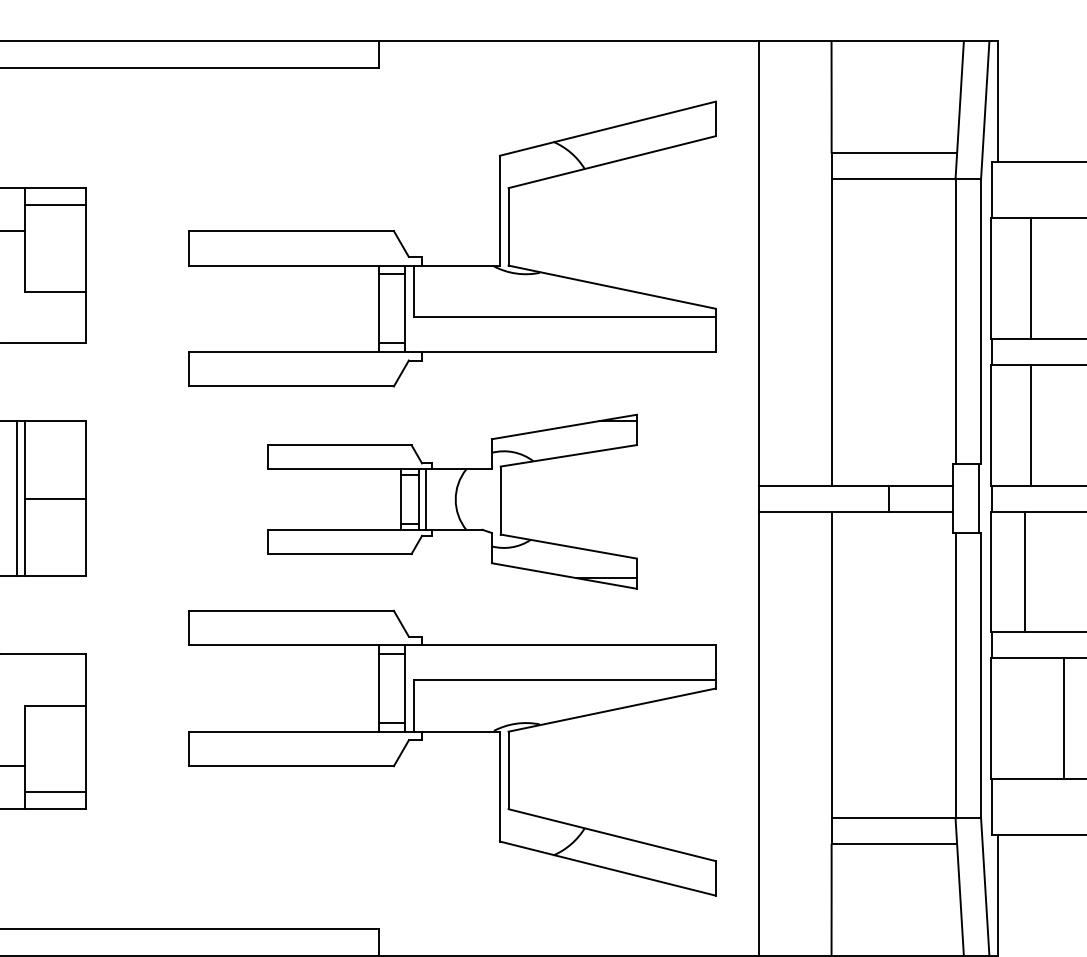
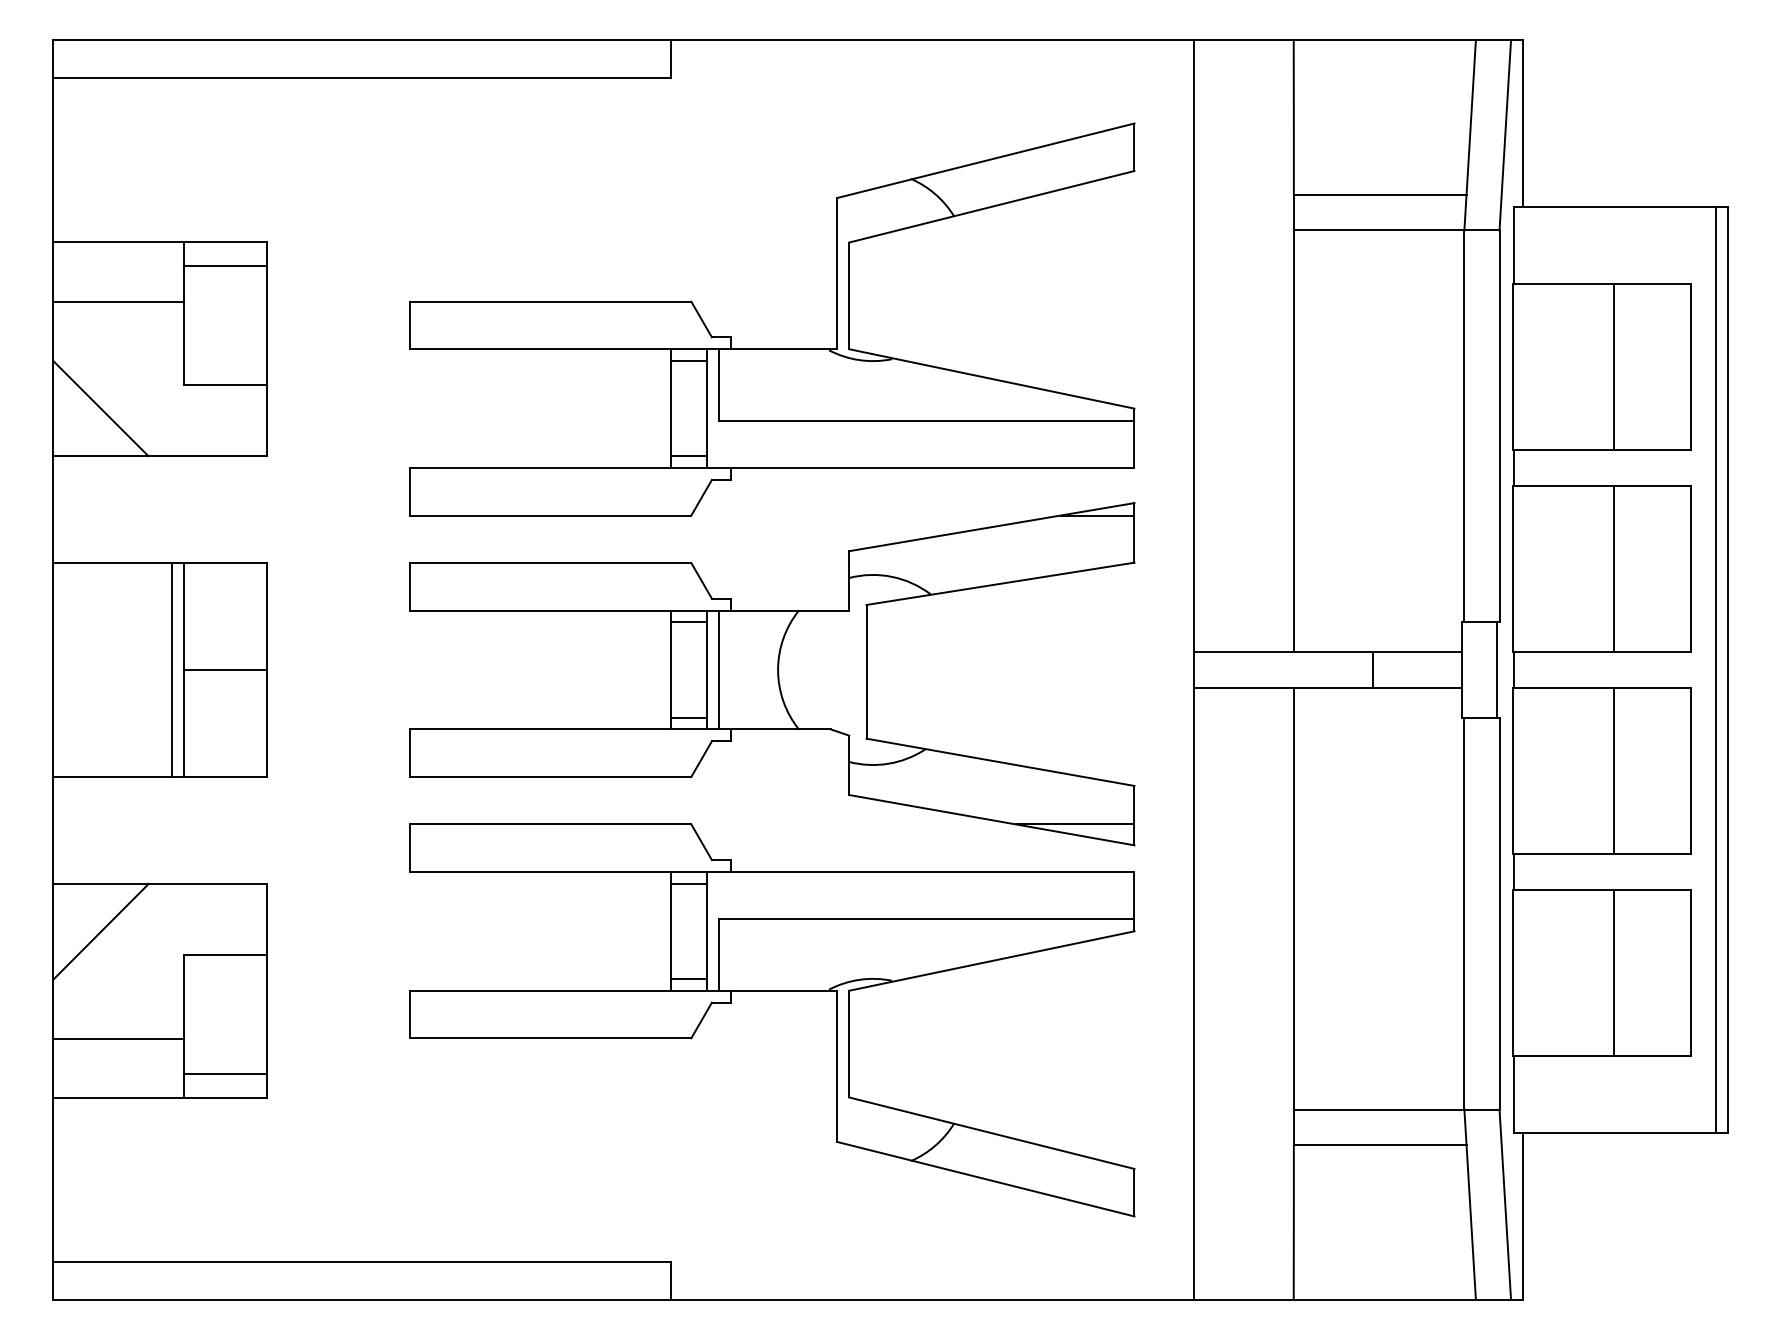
line: (1031, 278) -> (1613, 366), moved
line: (1031, 424) -> (1613, 568), moved
part: (452, 501) -> (772, 674), size x1.43
line: (1024, 571) -> (1613, 770), moved

